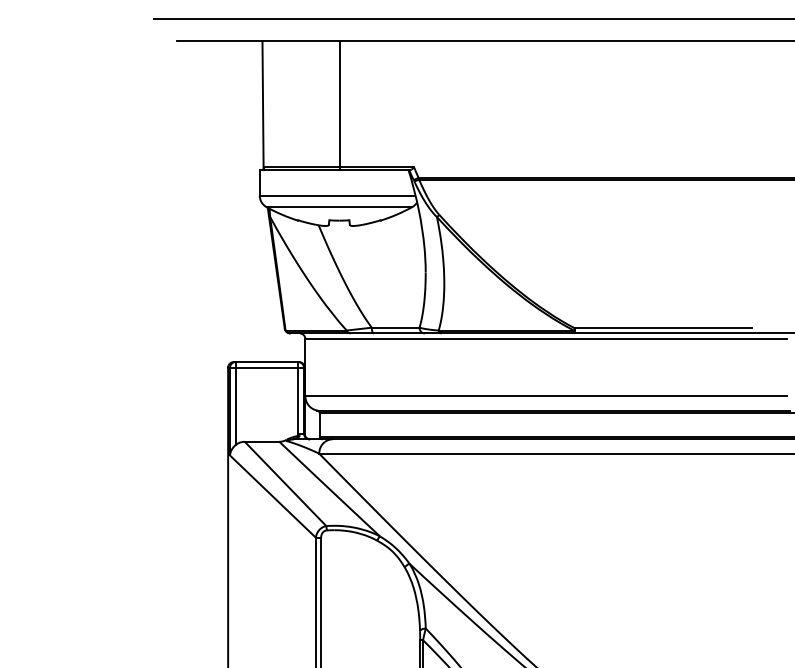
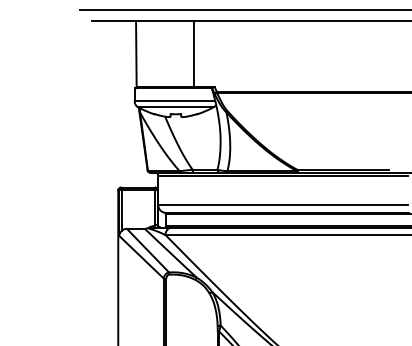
line: (340, 105) -> (194, 54), moved

